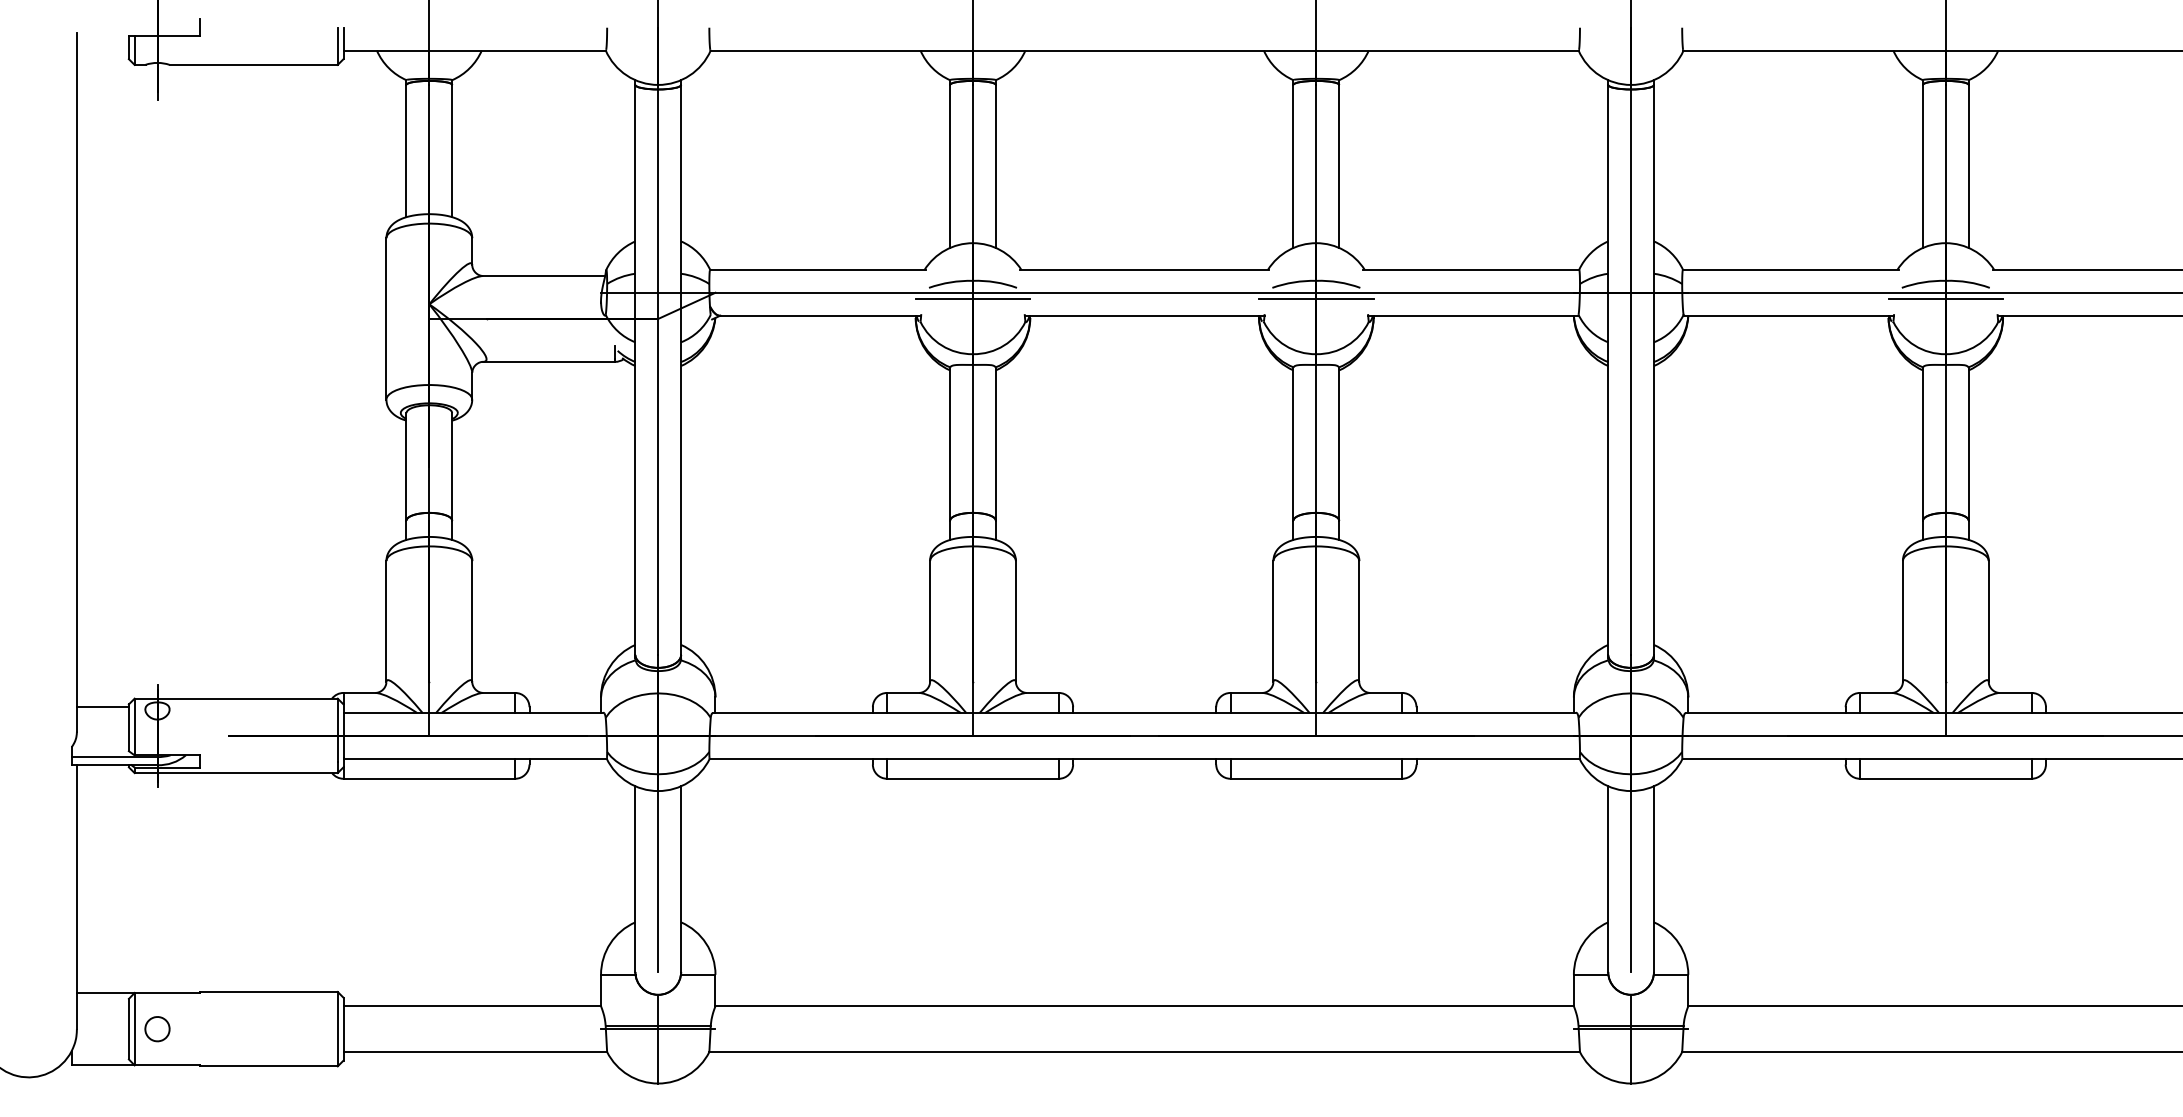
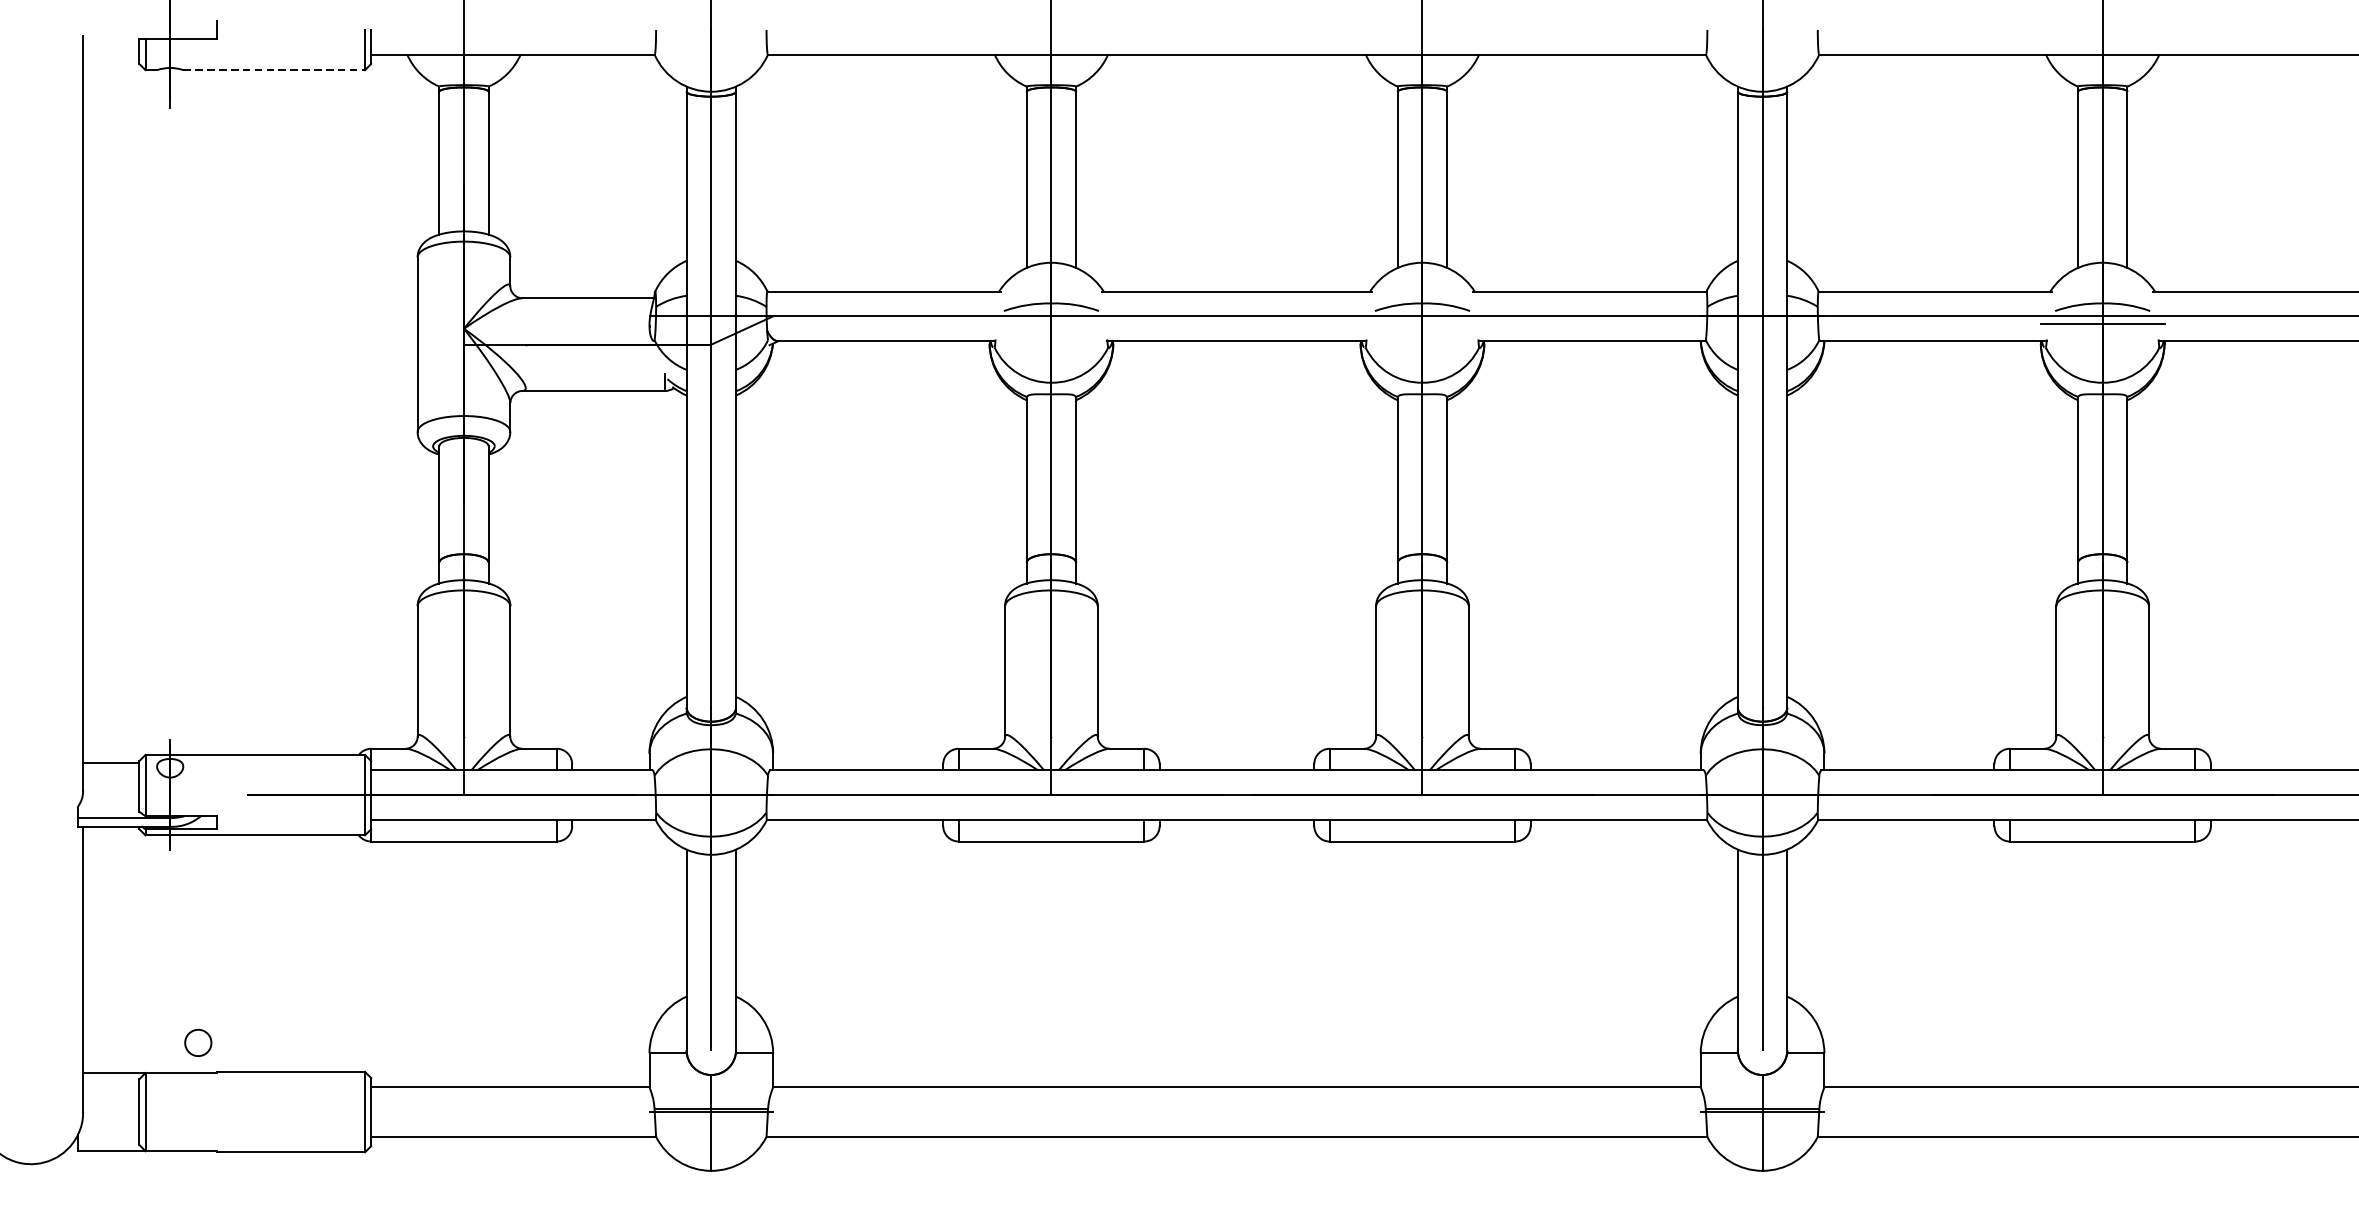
line: (254, 64) -> (275, 69), solid -> dashed
line: (972, 299) -> (1050, 323), removed
line: (1316, 299) -> (1422, 323), removed
part: (157, 1029) -> (198, 1043), moved

